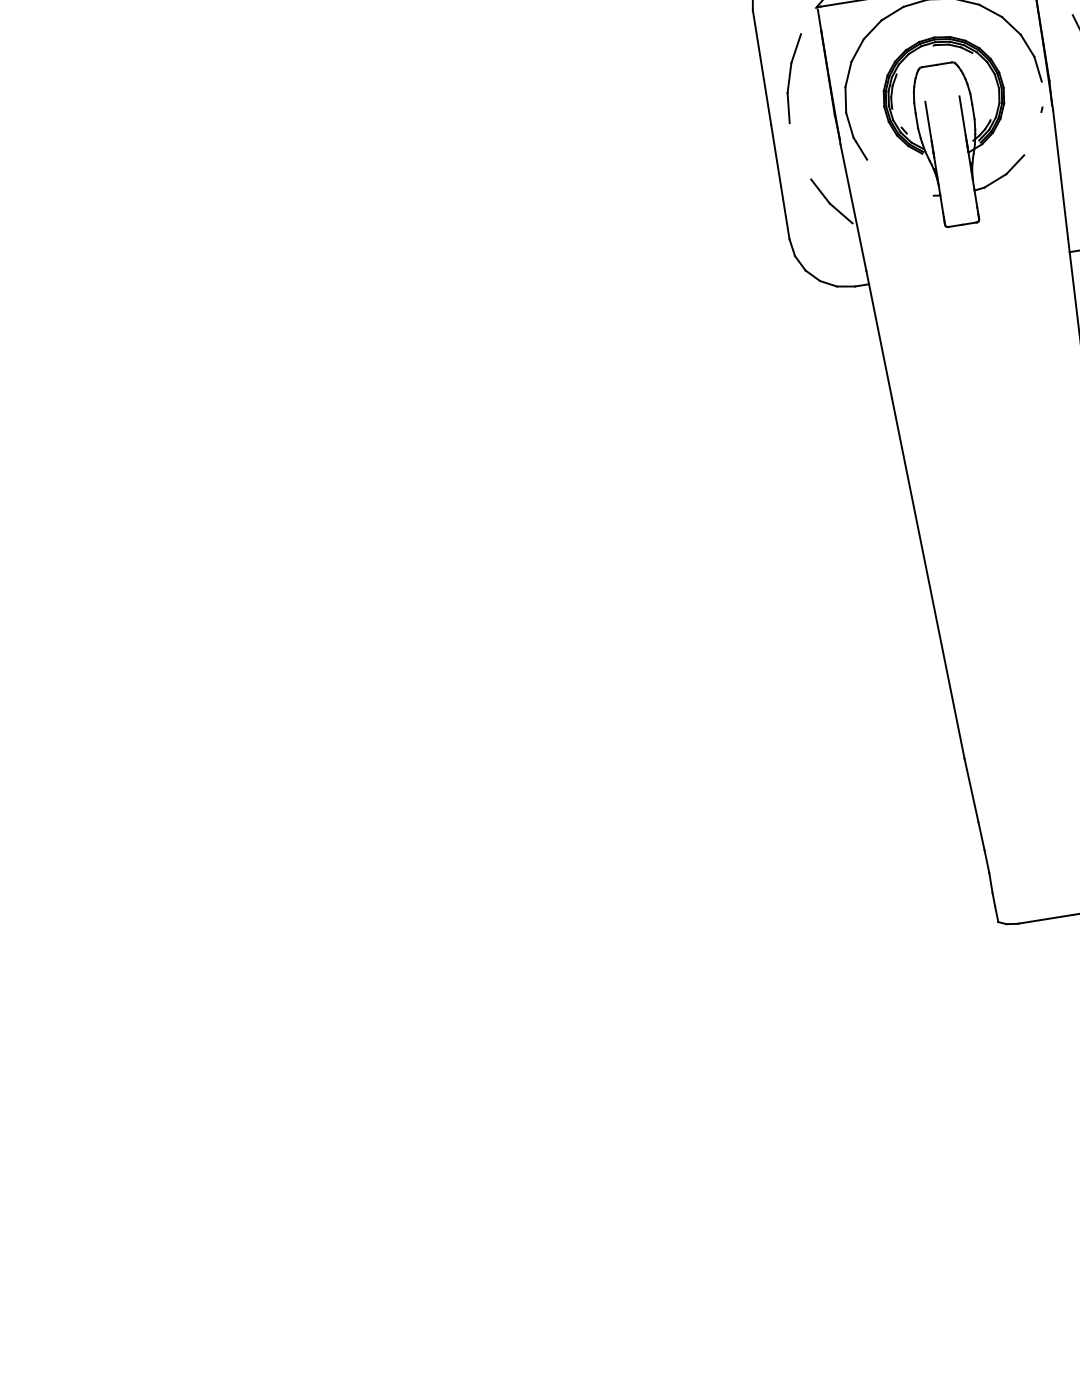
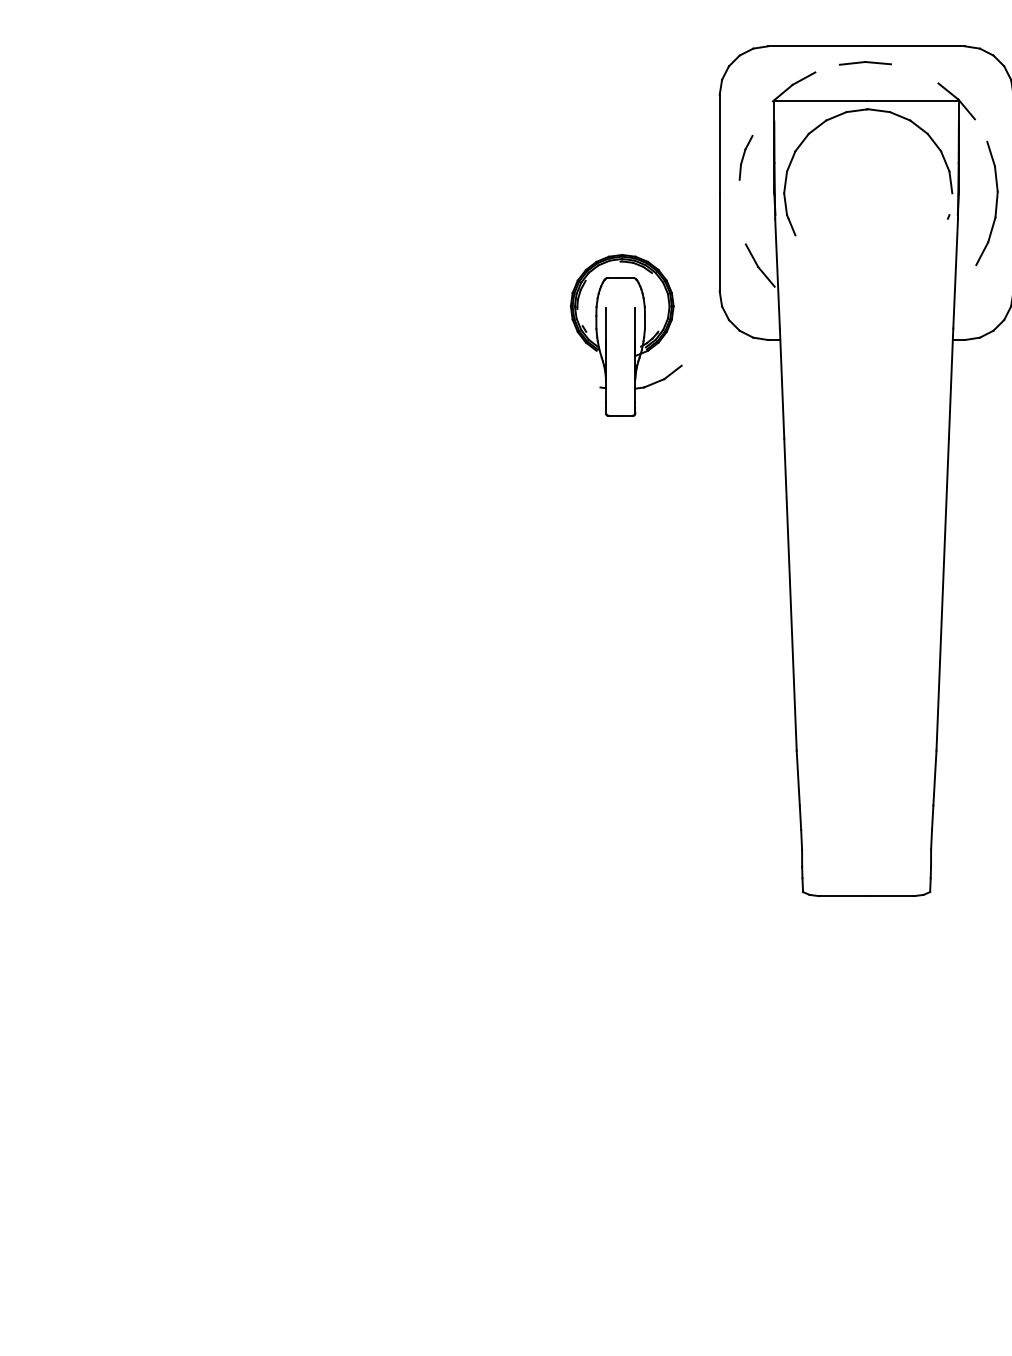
part: (794, 78) -> (745, 157), size x0.6
part: (954, 130) -> (626, 335), moved

